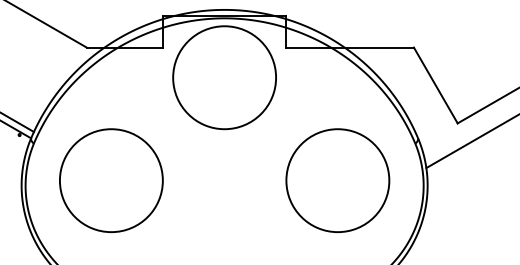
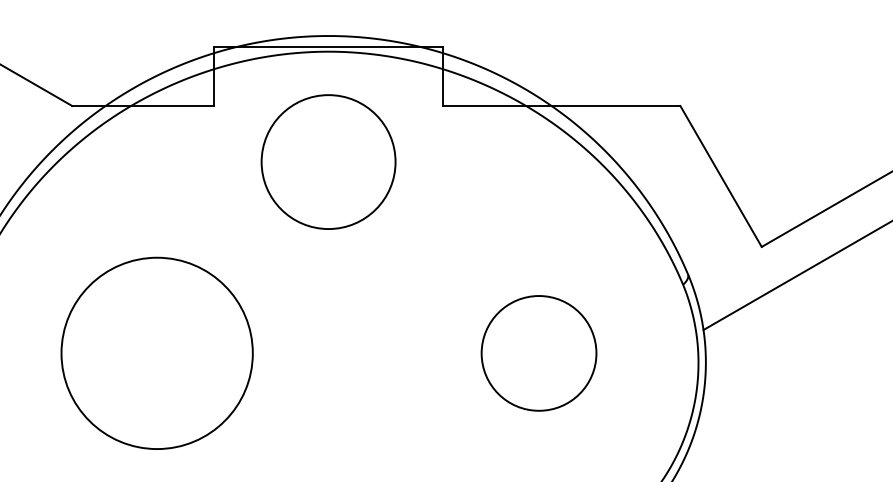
circle: (224, 77) -> (328, 161), size x0.7
circle: (111, 180) -> (157, 353), moved
circle: (337, 180) -> (538, 353), size x0.6

